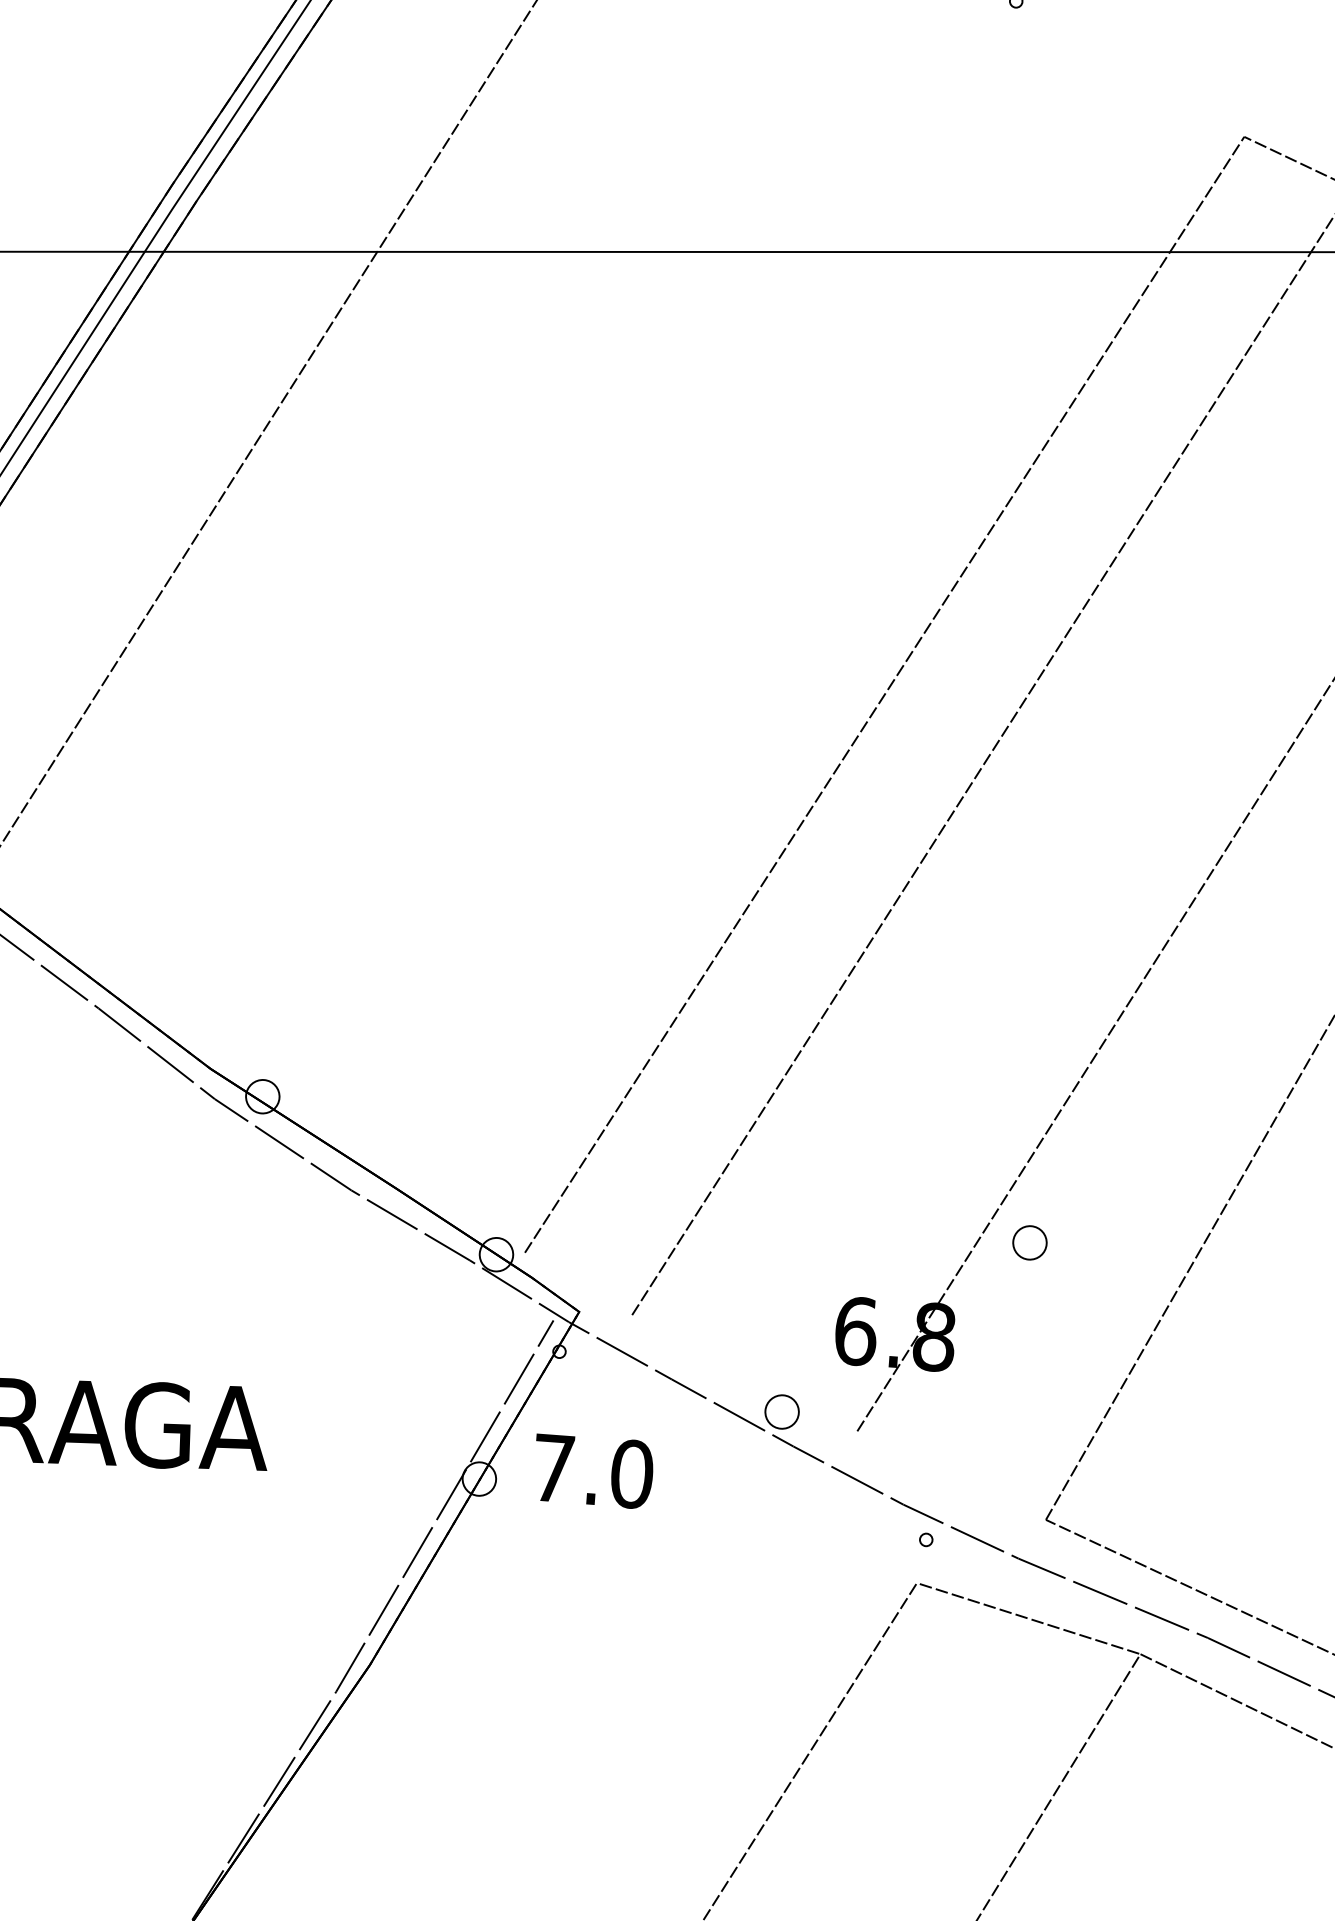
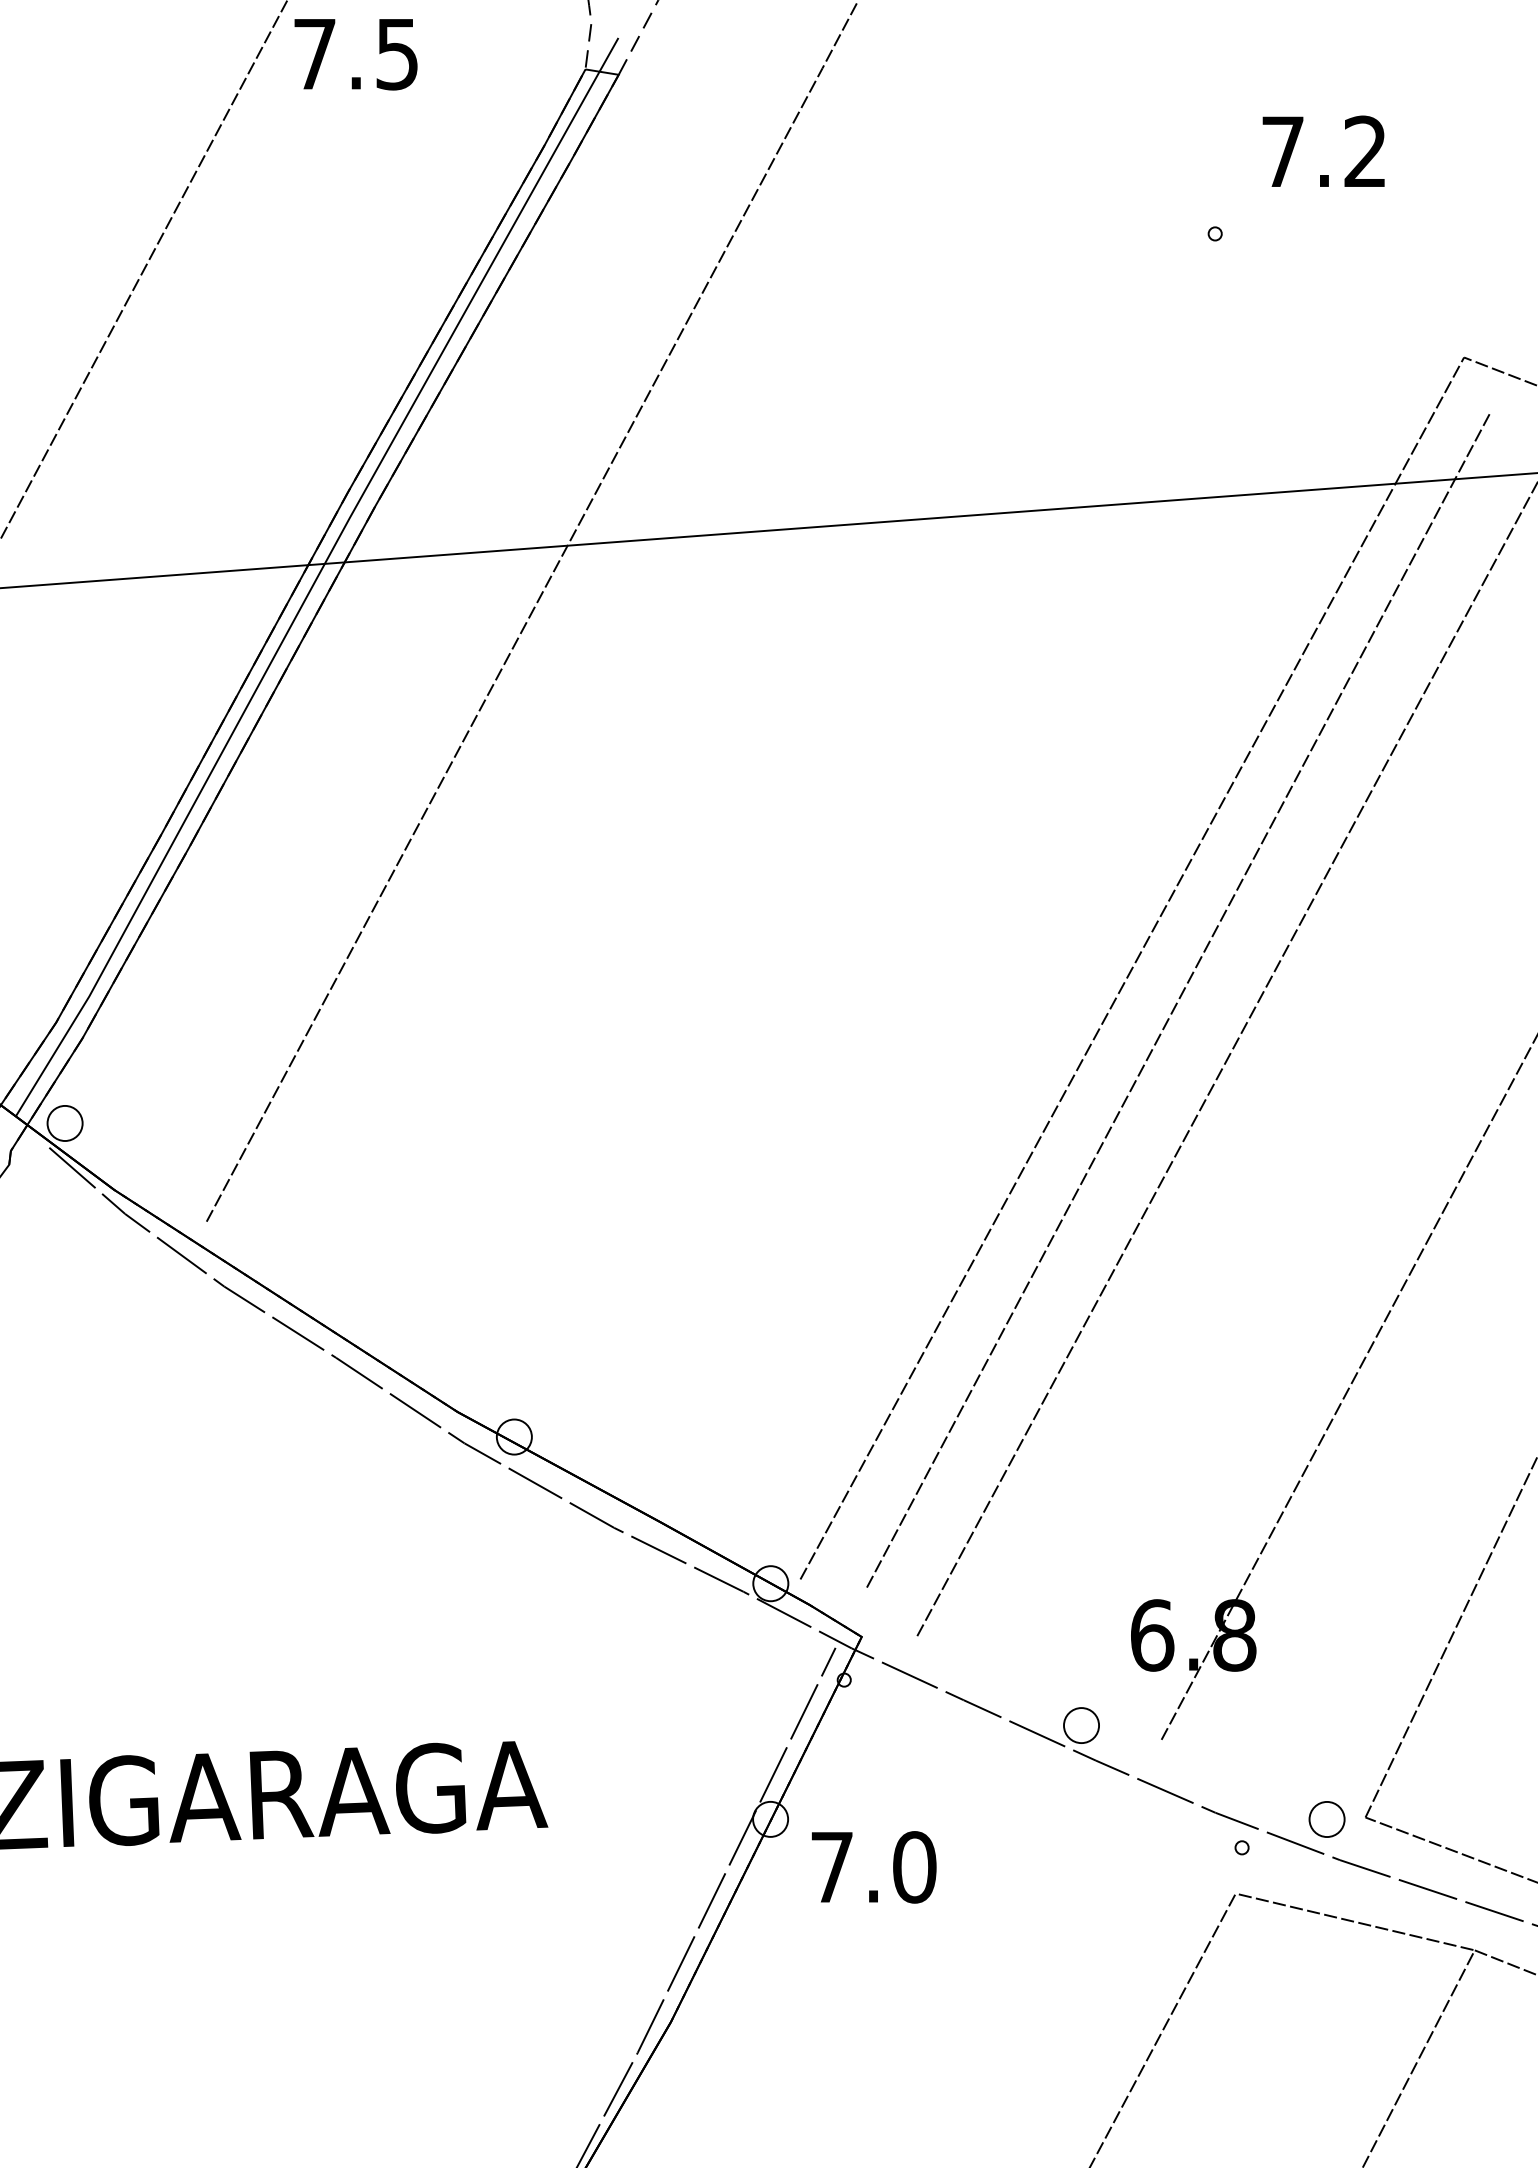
line: (926, 727) -> (1178, 999), added
part: (1029, 1242) -> (1326, 1819), moved
text: (593, 1471) -> (874, 1867), moved

